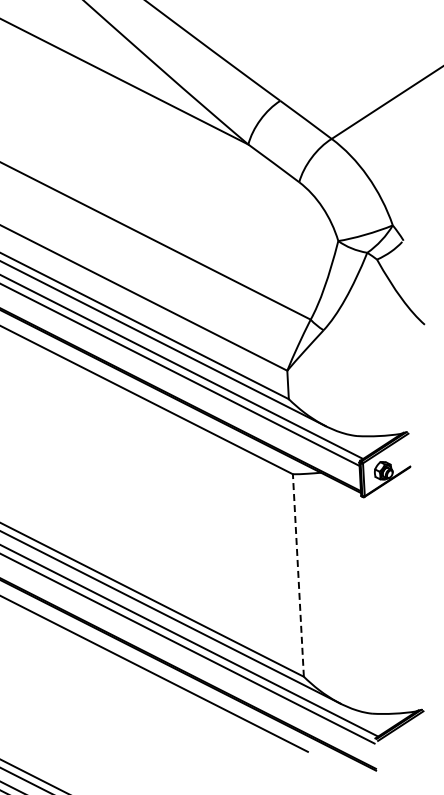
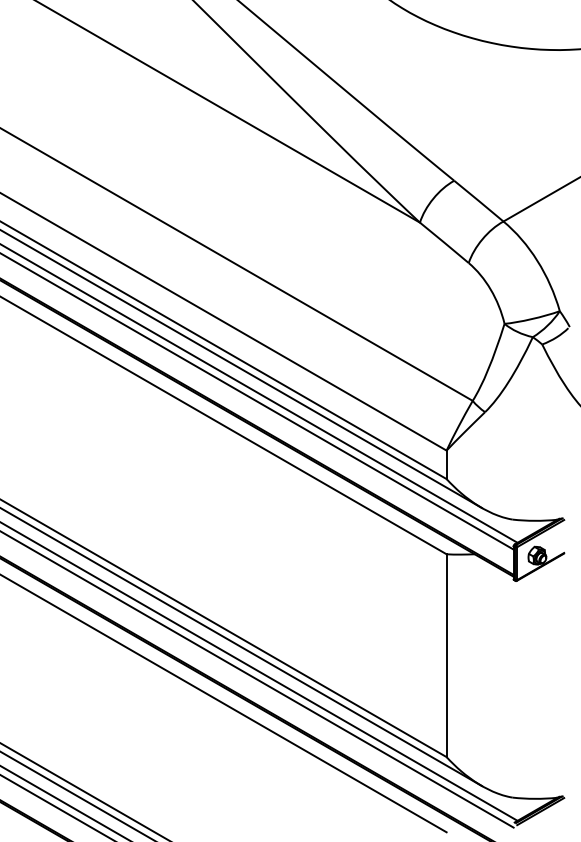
line: (298, 575) -> (446, 655), dashed -> solid

